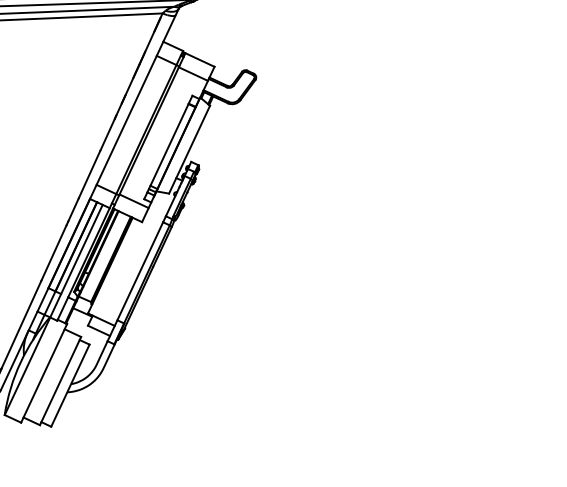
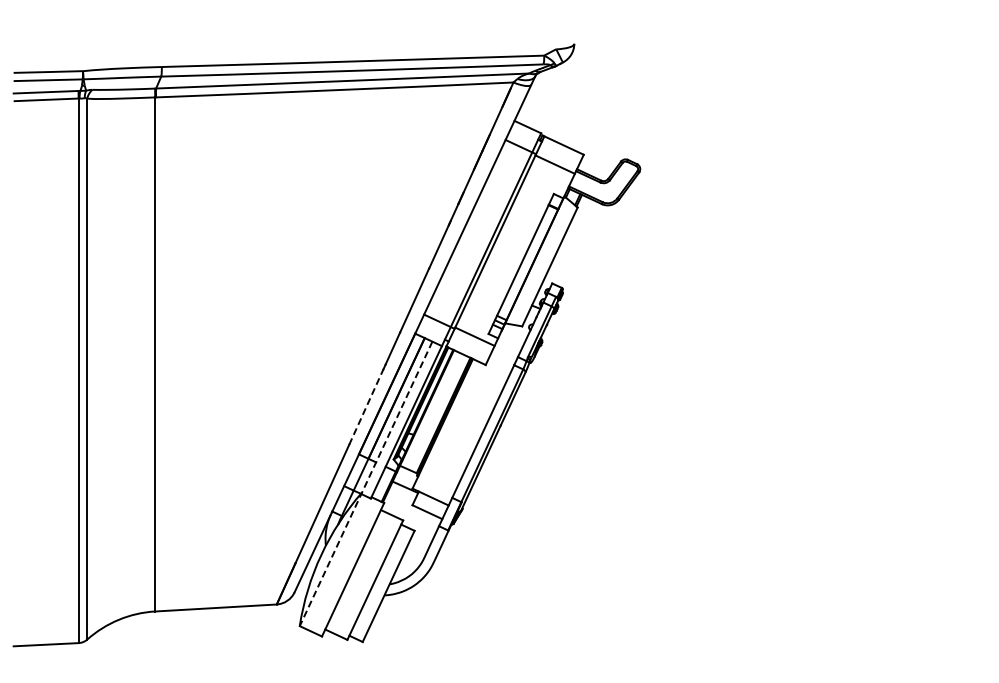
line: (54, 252) -> (366, 406), solid -> dashed
line: (54, 309) -> (366, 483), solid -> dashed

